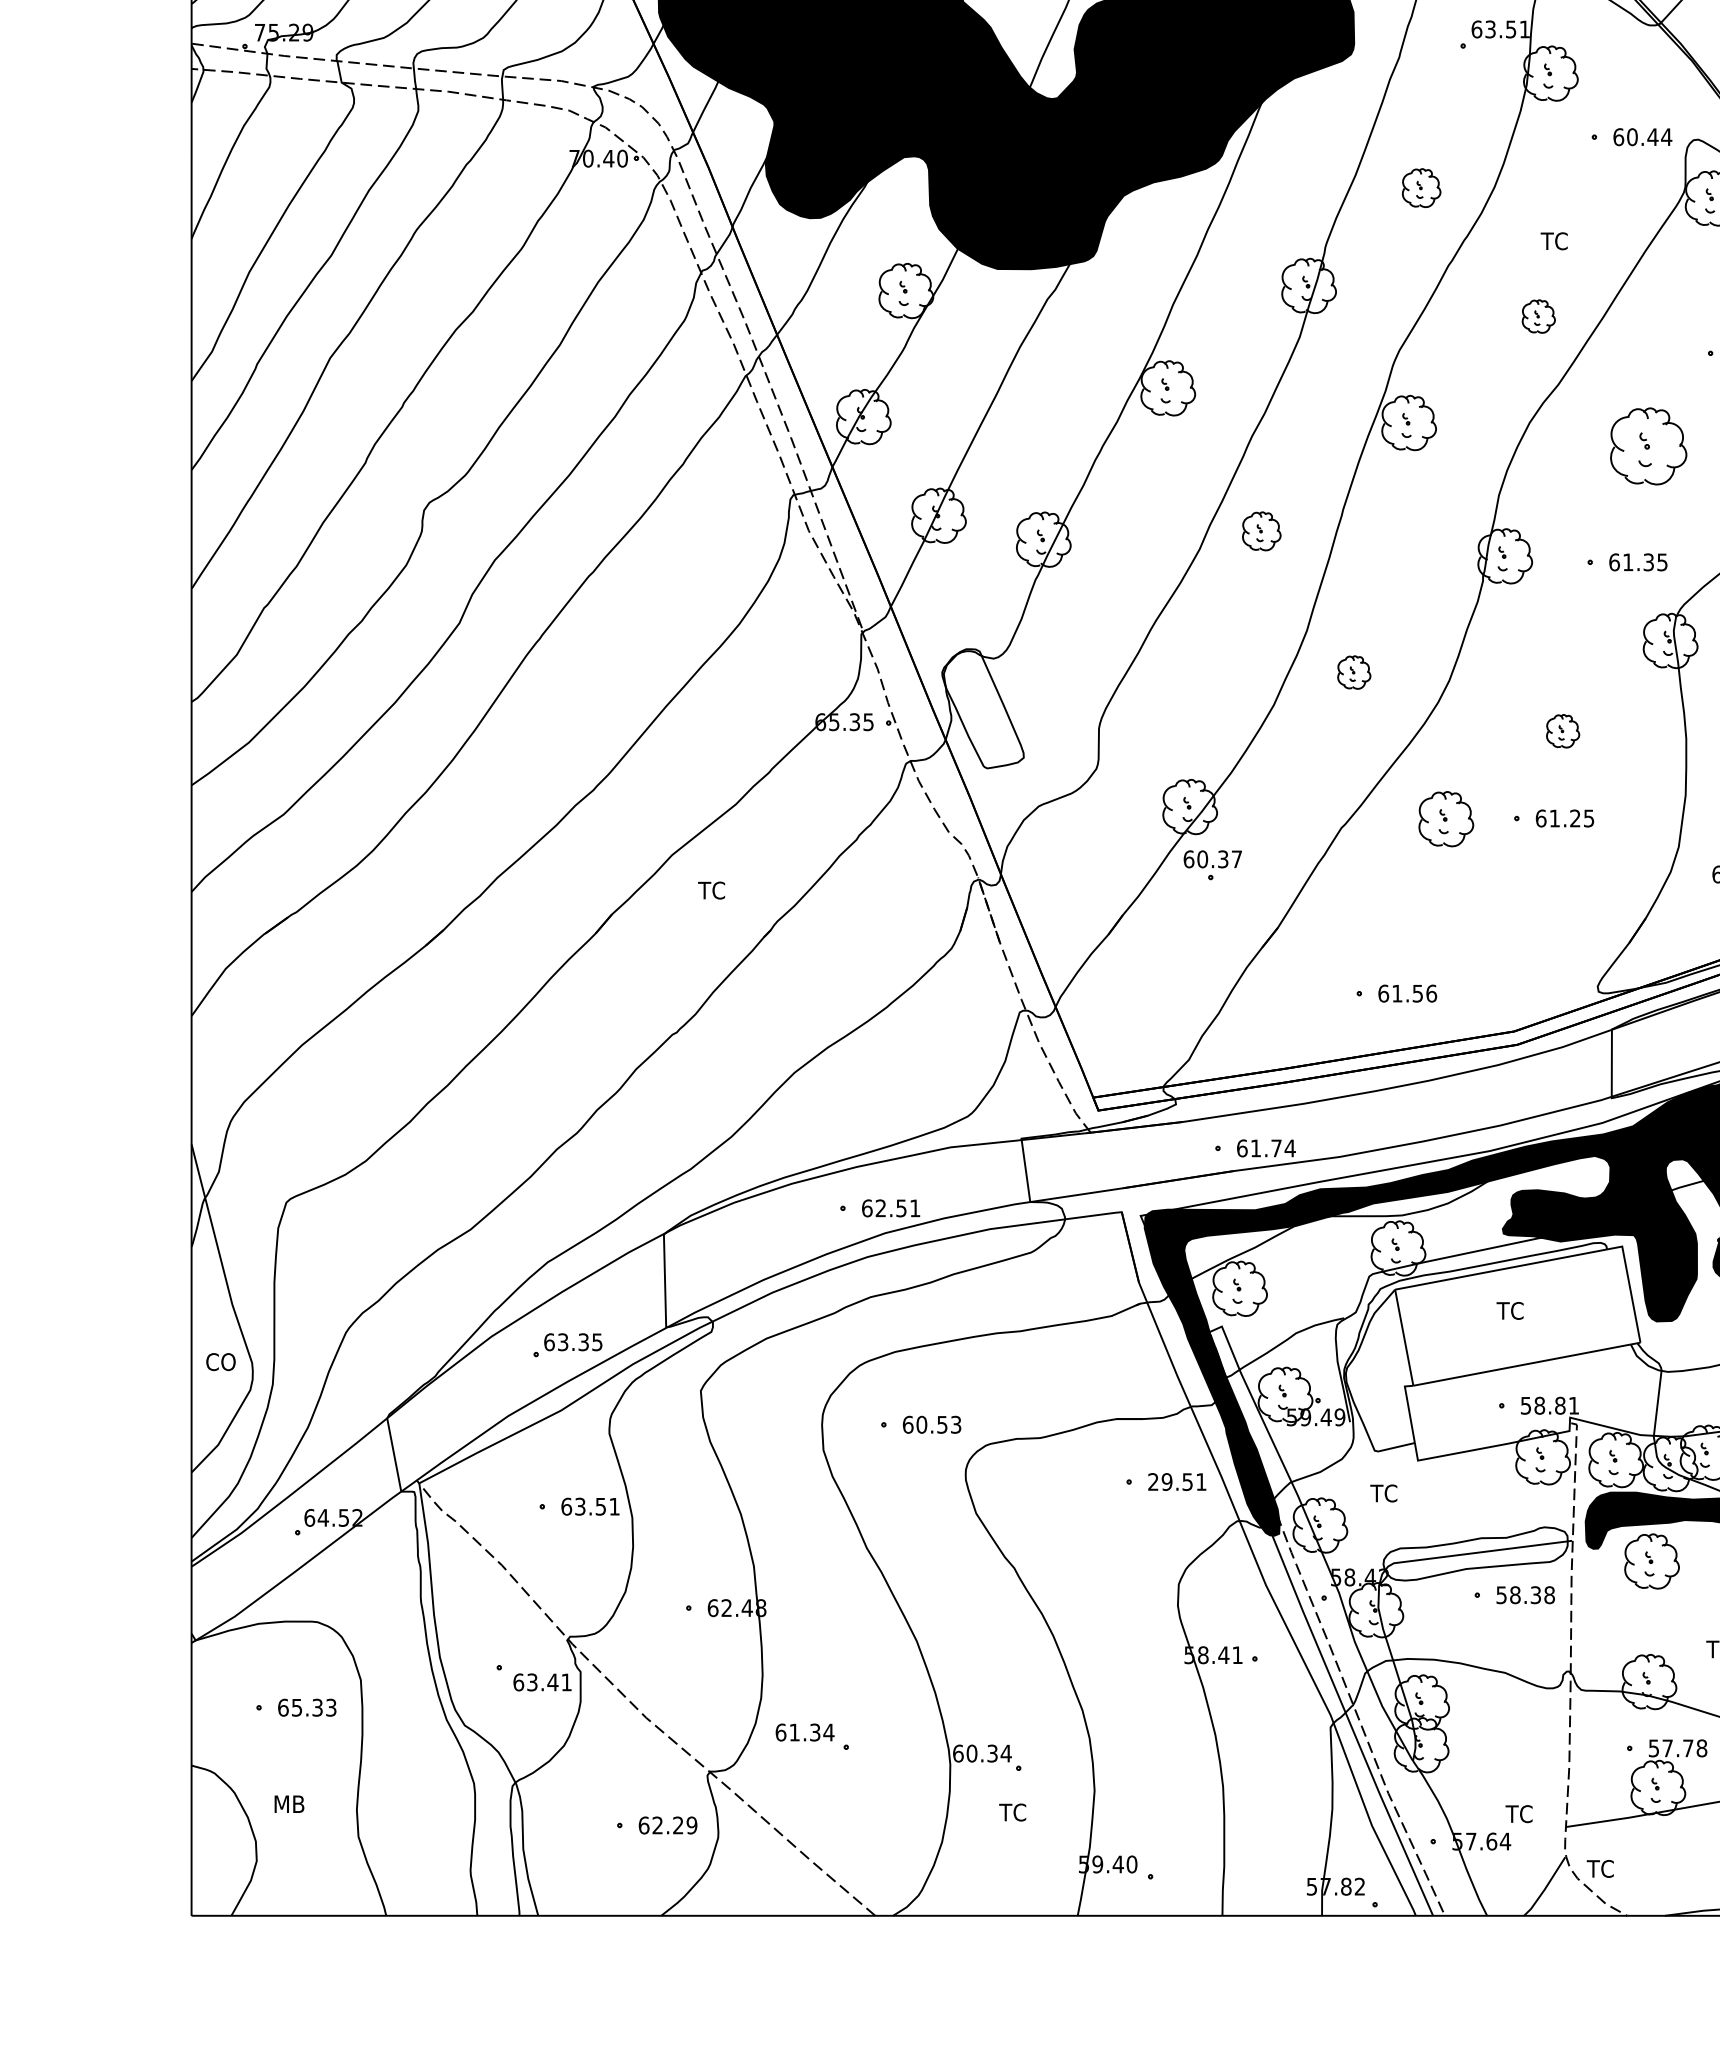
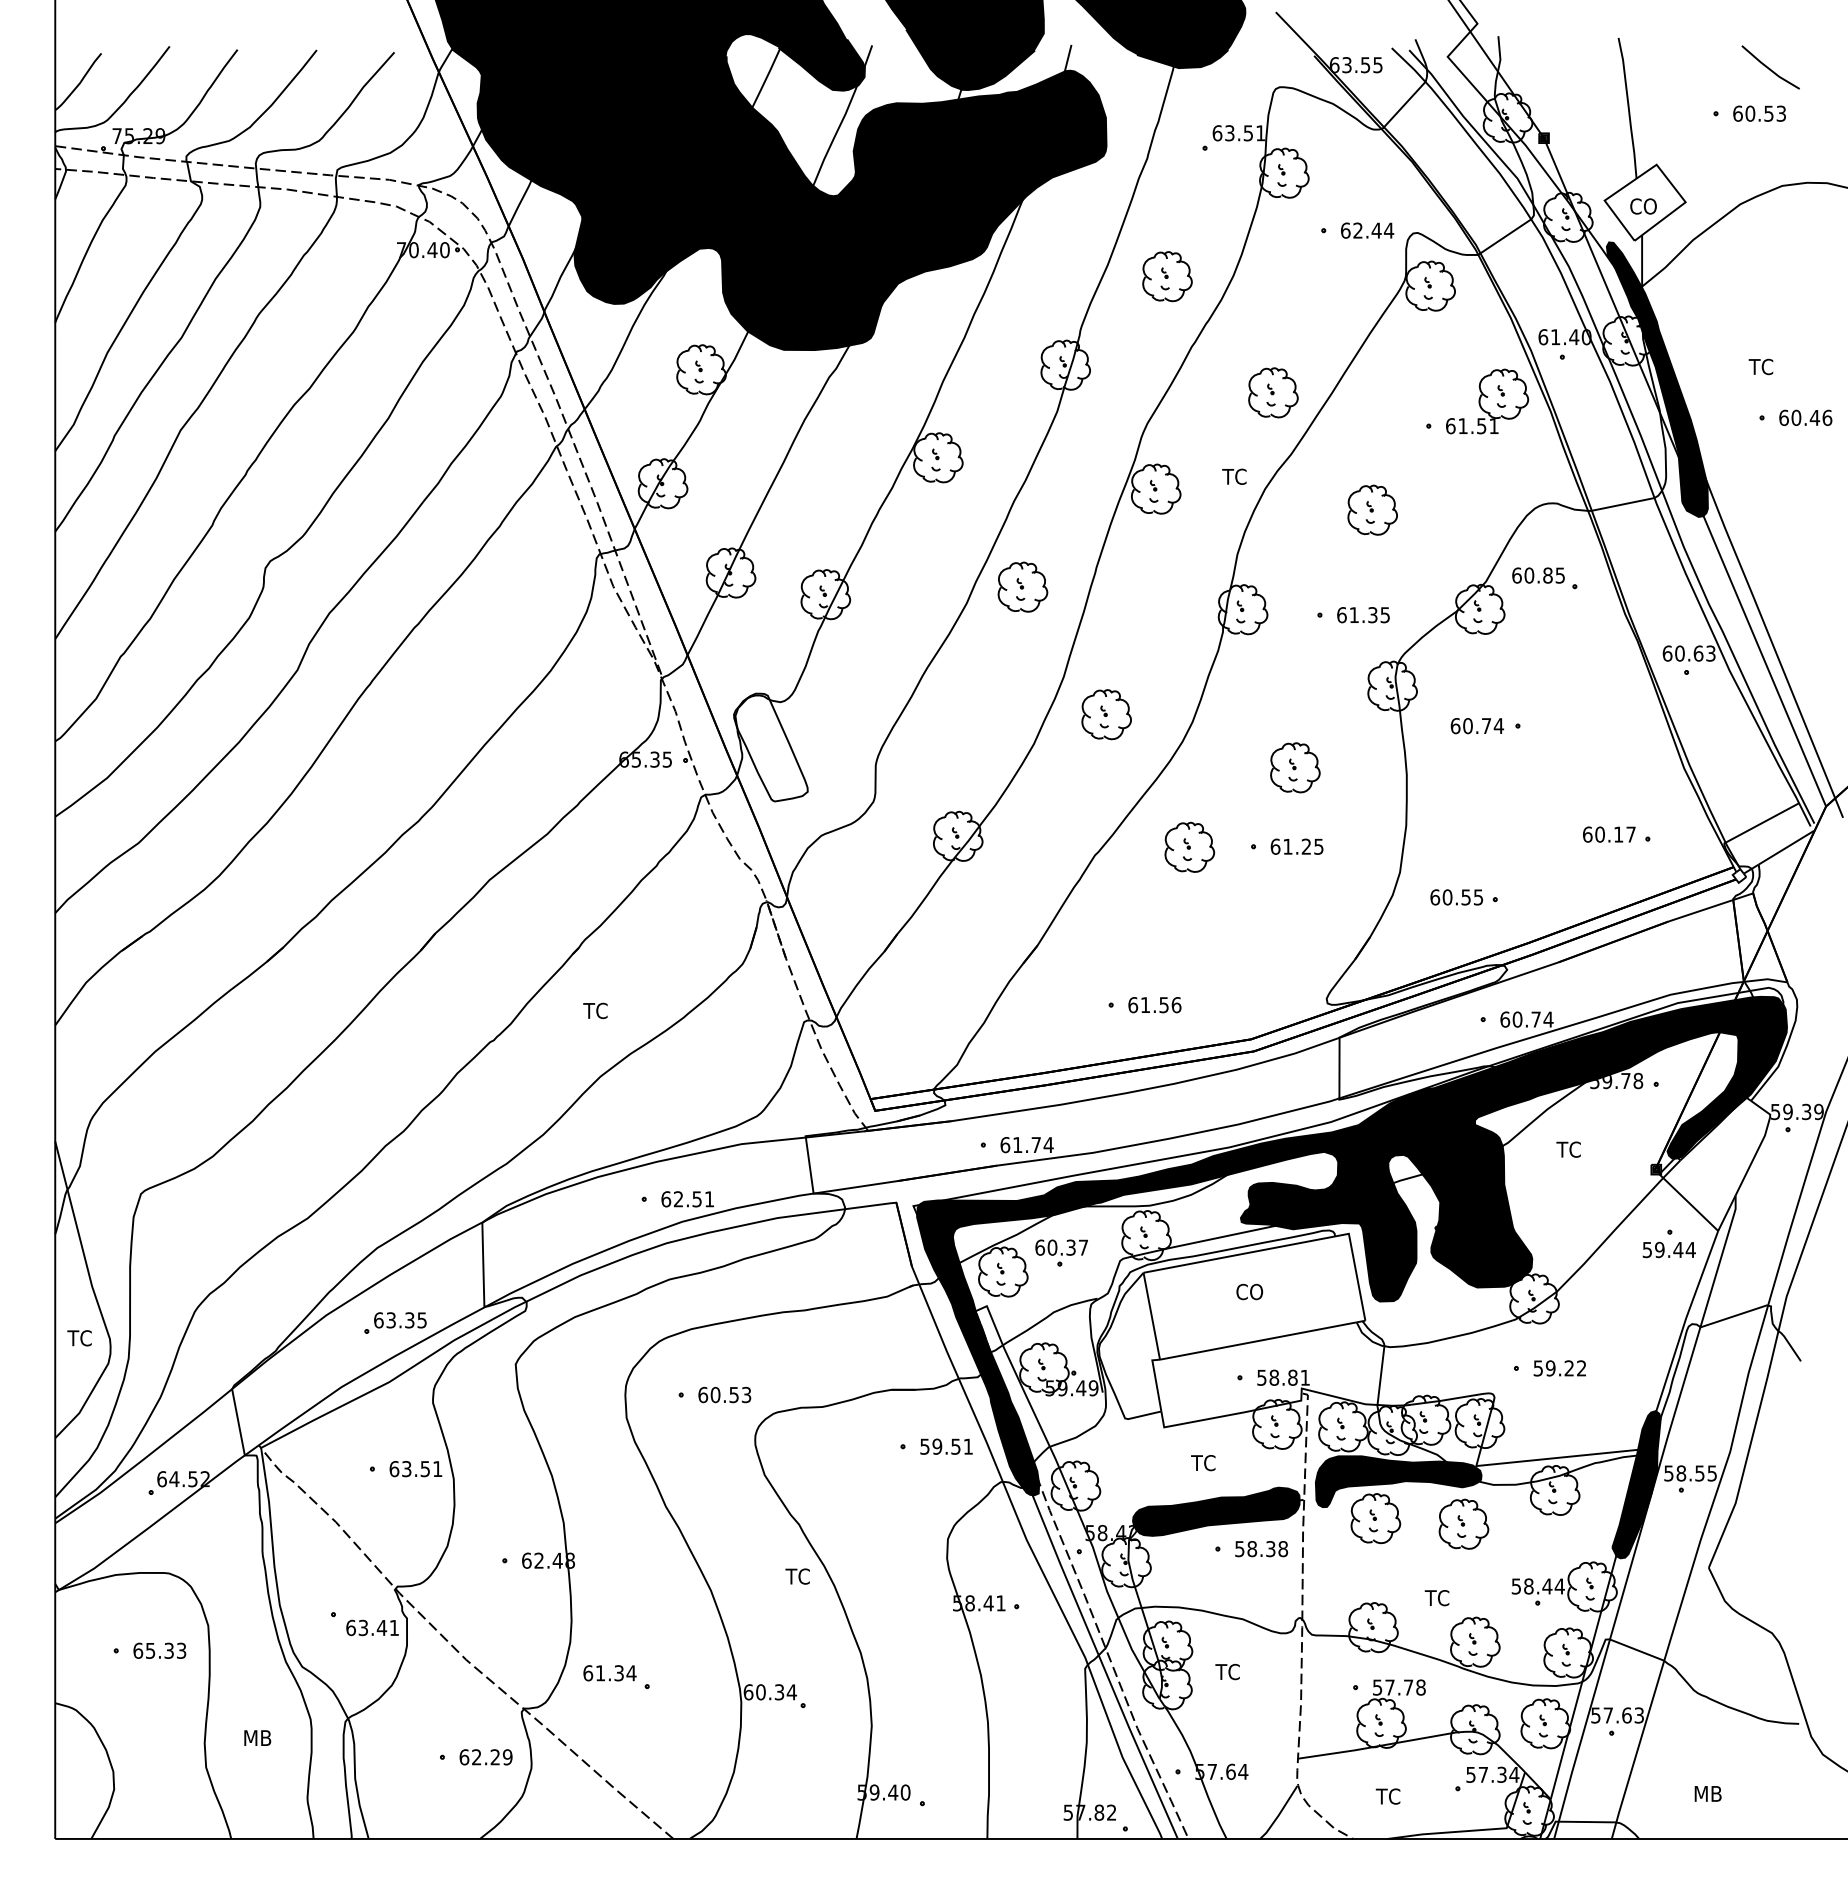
text: (1631, 136) -> (1357, 230), 60.44 -> 62.44
part: (1421, 187) -> (1167, 276), size x1.43
text: (1554, 240) -> (1234, 476), moved
part: (1538, 316) -> (1273, 392), size x1.67
part: (1648, 445) -> (1372, 509), size x0.71
part: (1261, 530) -> (1022, 586), size x1.43
part: (1354, 672) -> (1106, 714), size x1.67
part: (1563, 730) -> (1295, 767), size x1.67
part: (1212, 864) -> (1061, 1252), moved
text: (711, 890) -> (595, 1010), moved
text: (1512, 1310) -> (1249, 1291), TC -> CO
text: (220, 1362) -> (81, 1338), CO -> TC
text: (1152, 1481) -> (924, 1446), 29.51 -> 59.51
text: (1384, 1493) -> (1203, 1463), moved
fill: (1474, 1553) -> (1215, 1511), added
text: (289, 1803) -> (257, 1737), moved
text: (1012, 1812) -> (797, 1576), moved
text: (1518, 1814) -> (1227, 1672), moved
text: (1599, 1868) -> (1387, 1796), moved

